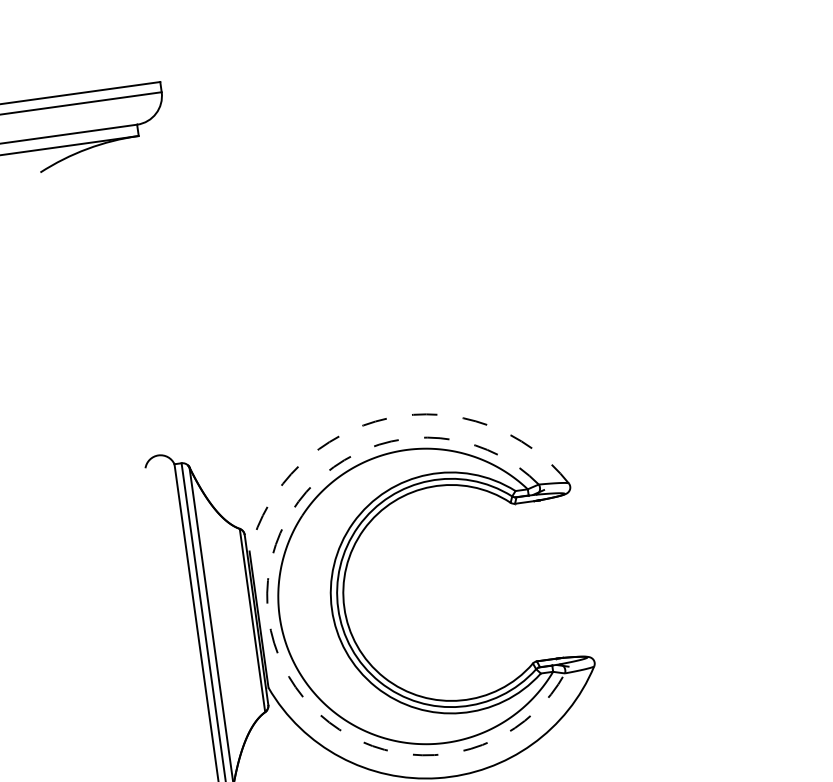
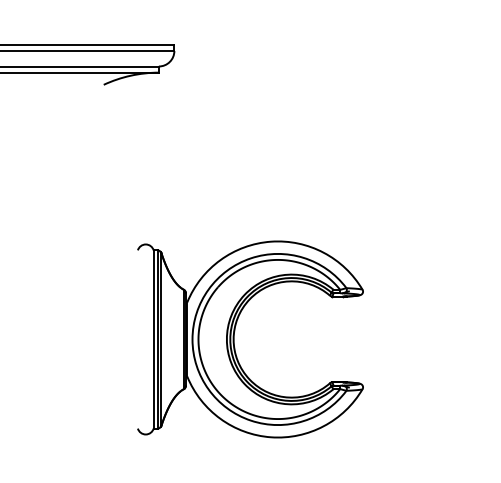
arc: (388, 417) -> (271, 241), dashed -> solid
arc: (268, 618) -> (192, 339), dashed -> solid

